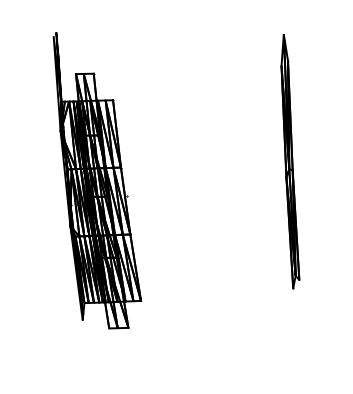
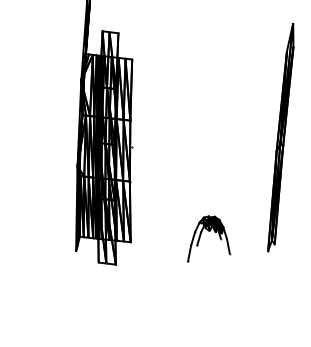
part: (238, 283) -> (219, 239), added

